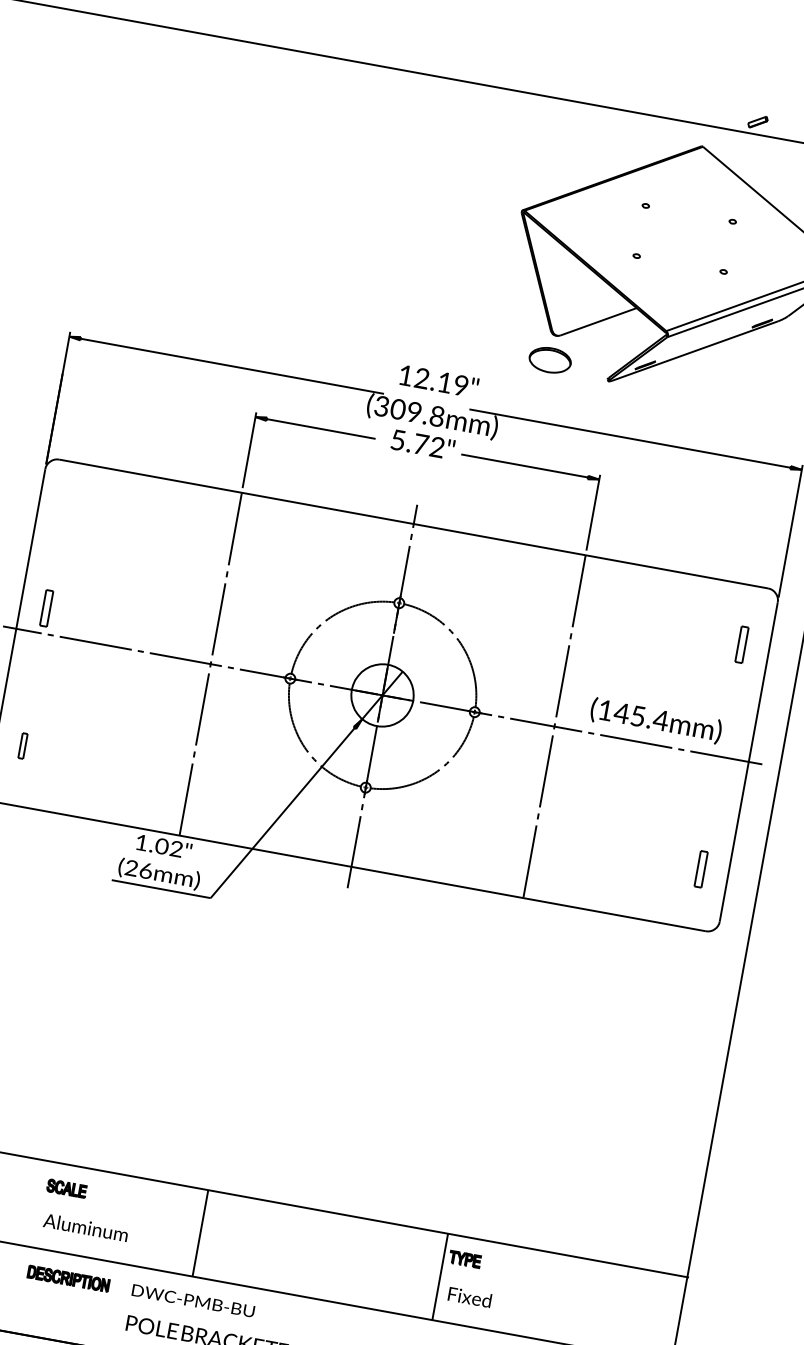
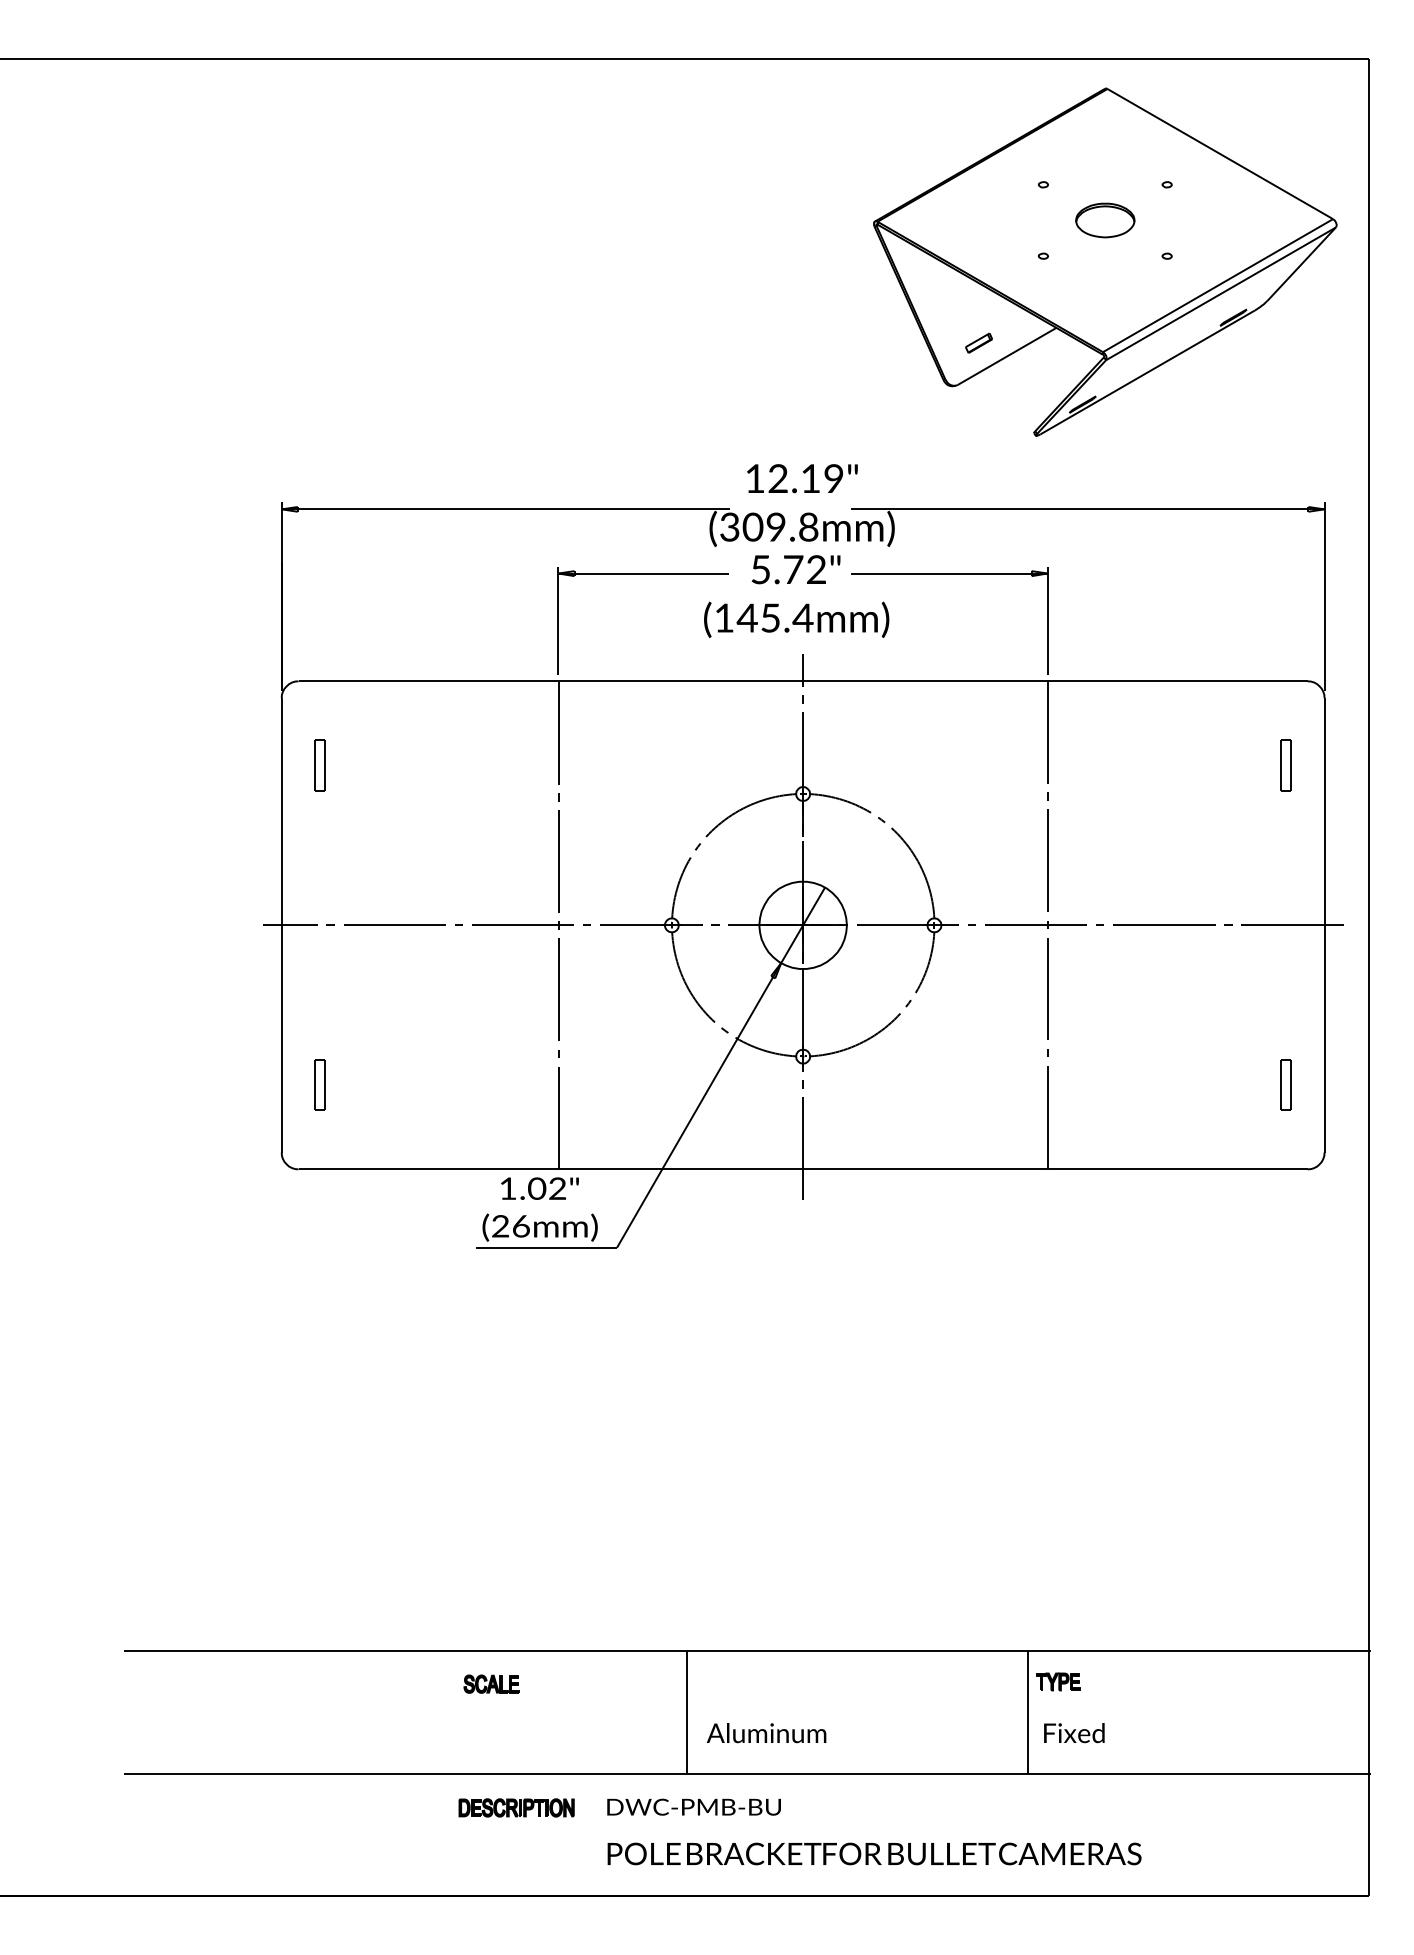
part: (757, 121) -> (978, 342), moved
part: (550, 360) -> (1105, 220), moved
part: (46, 608) -> (319, 765), moved
text: (656, 720) -> (796, 619), moved
part: (22, 745) -> (319, 1084), size x1.43
text: (85, 1227) -> (766, 1733), moved

